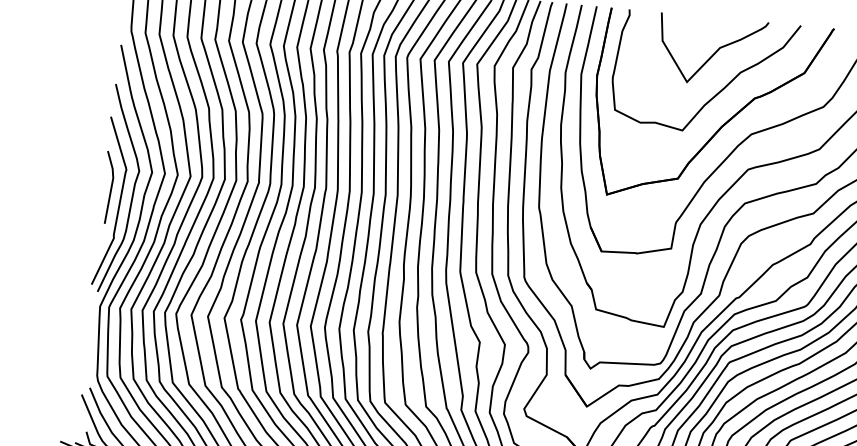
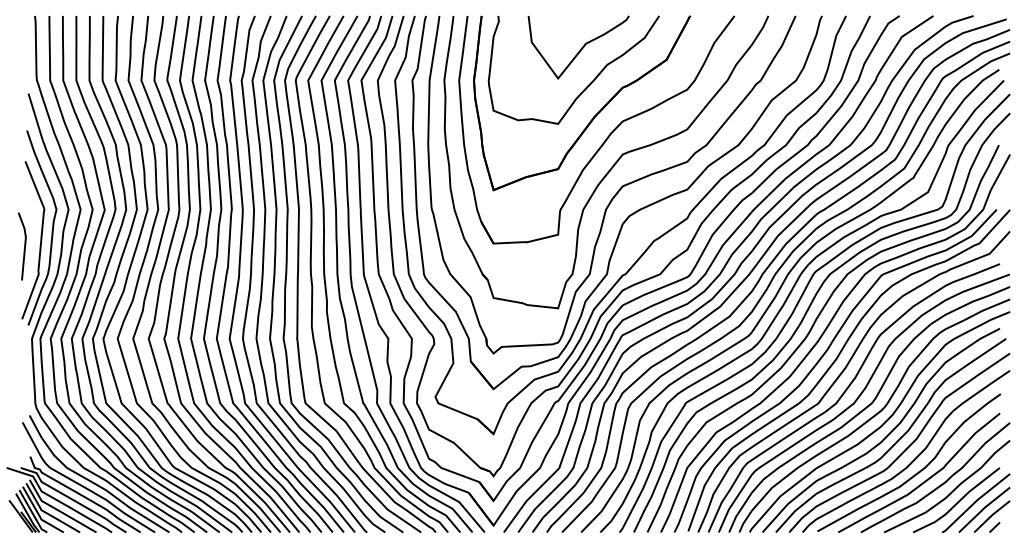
line: (110, 187) -> (24, 246), moved

